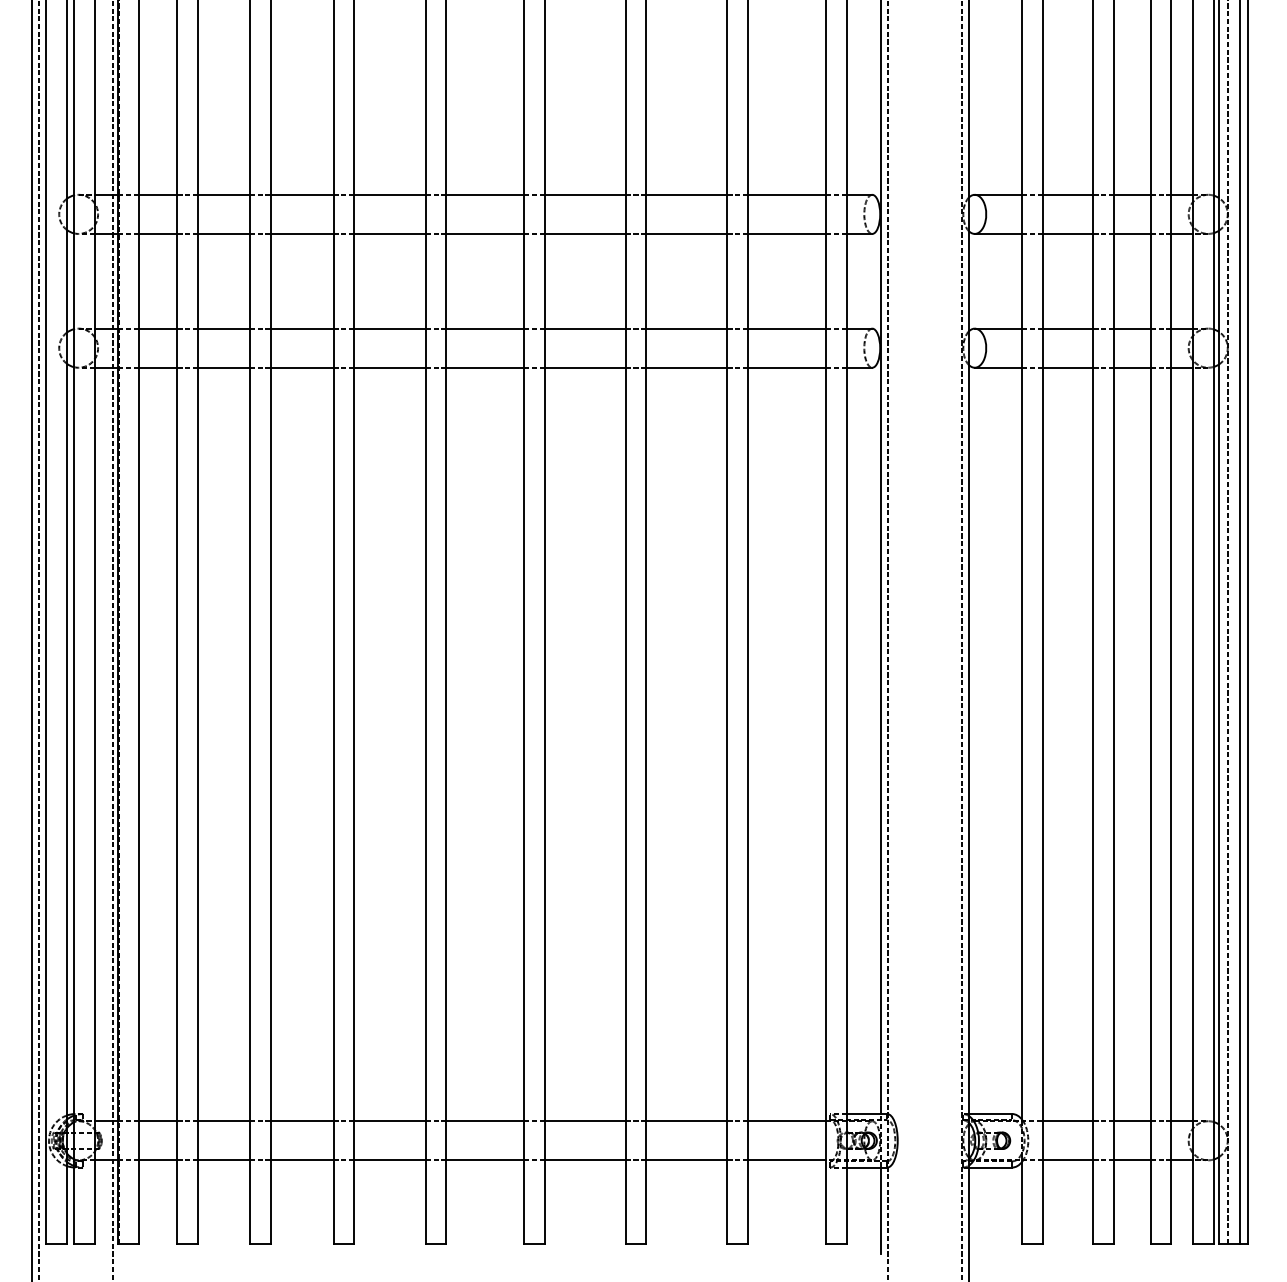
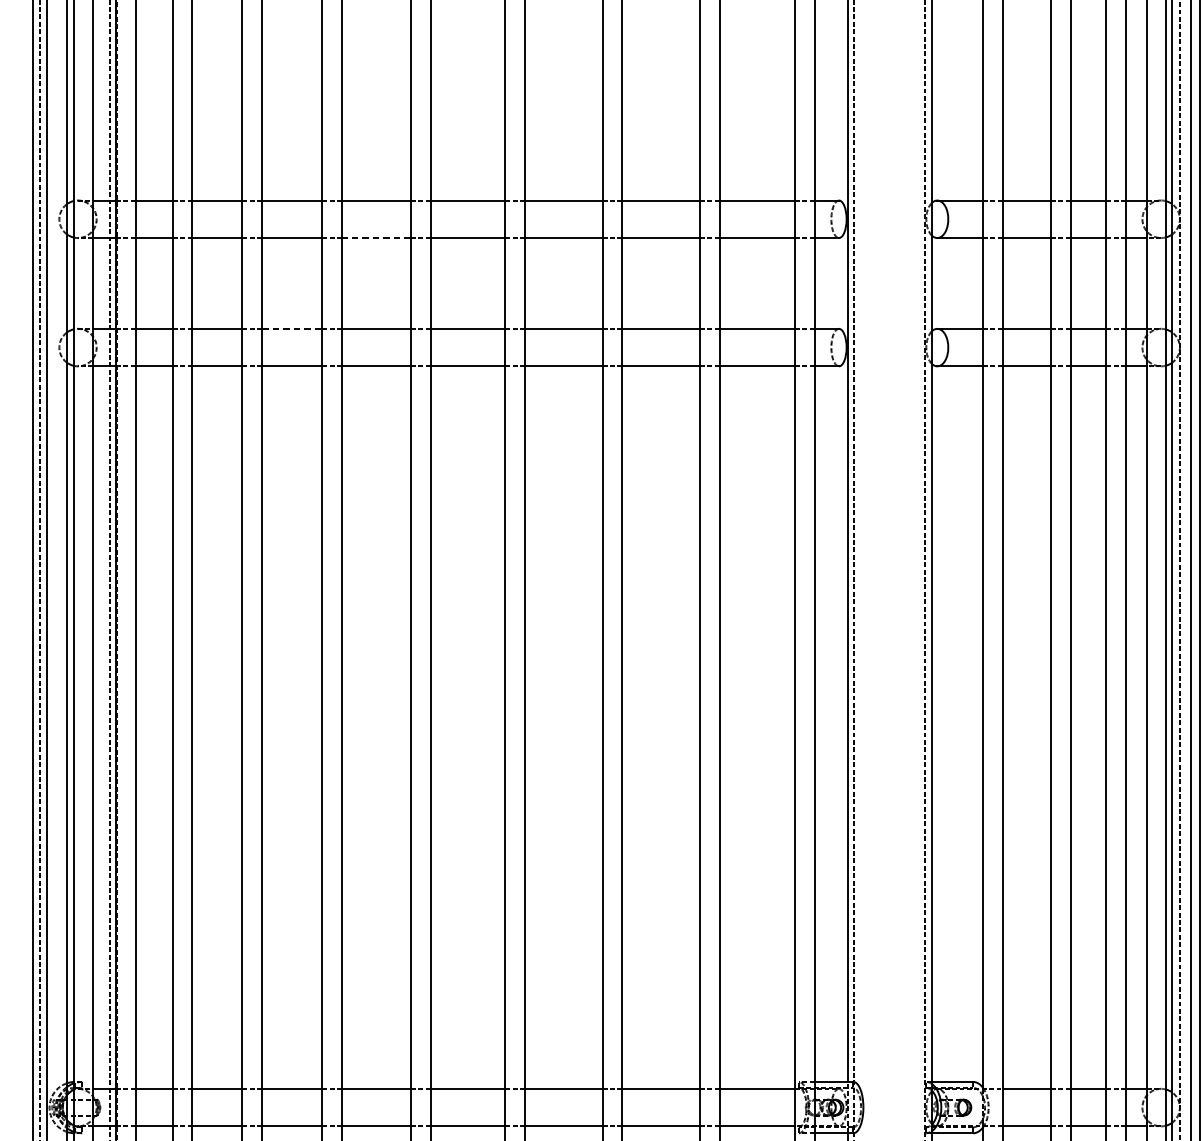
line: (389, 233) -> (376, 237), solid -> dashed
line: (302, 328) -> (292, 328), solid -> dashed

